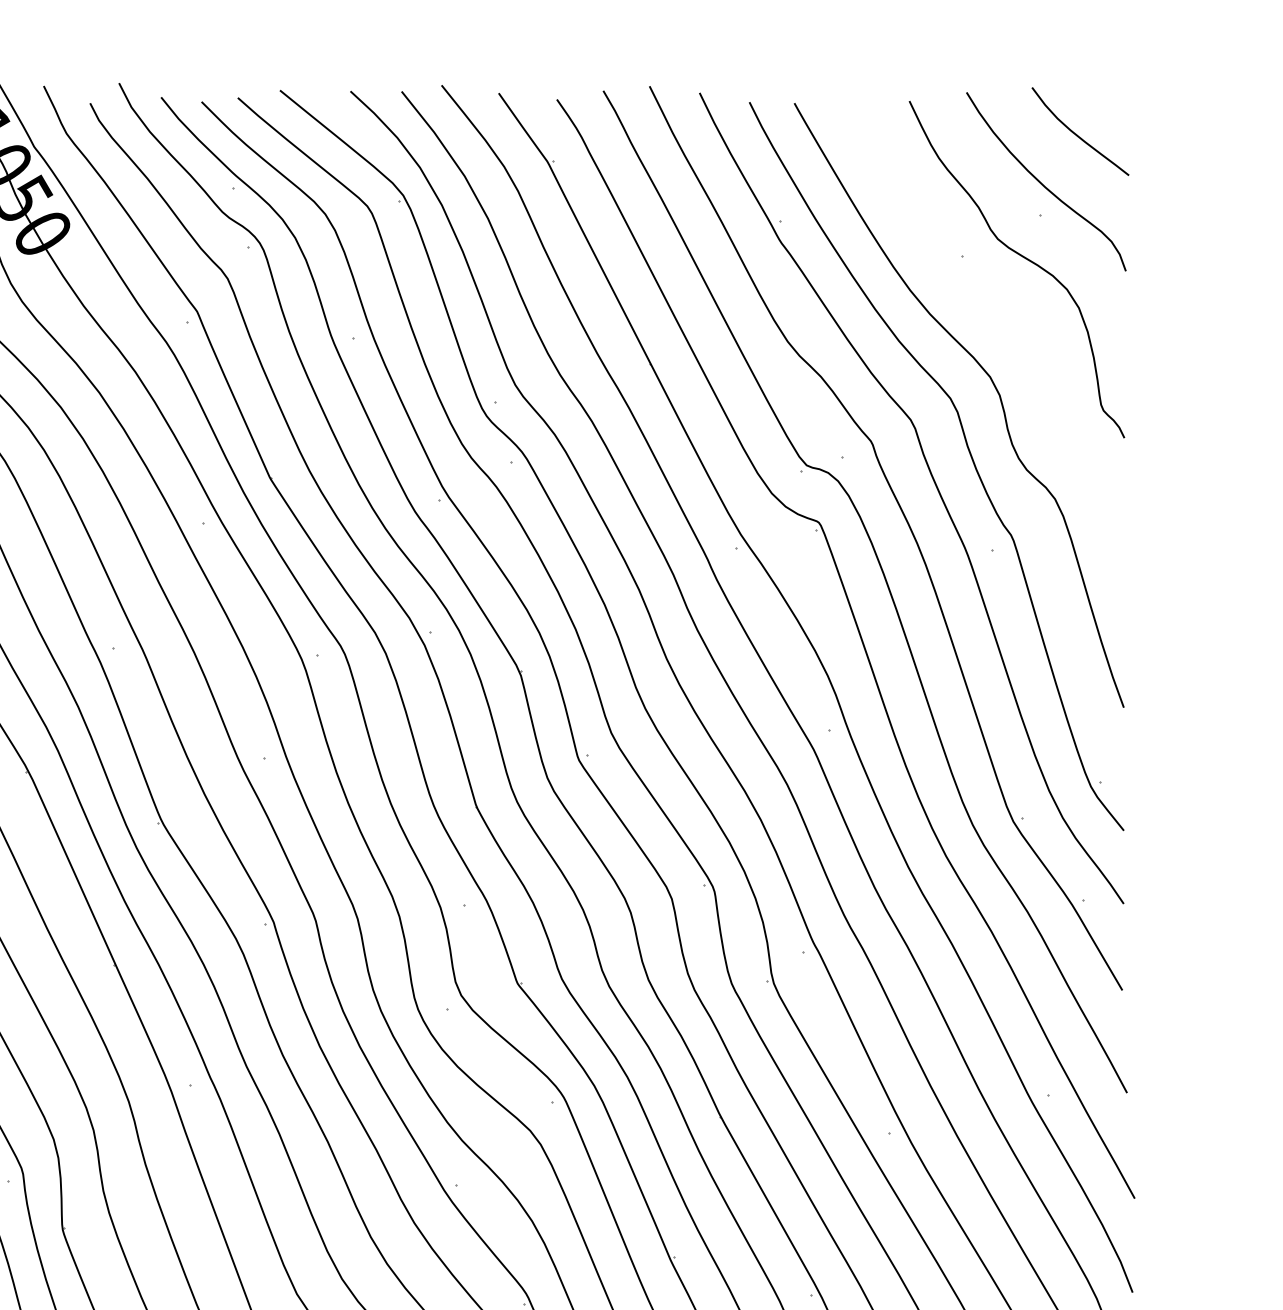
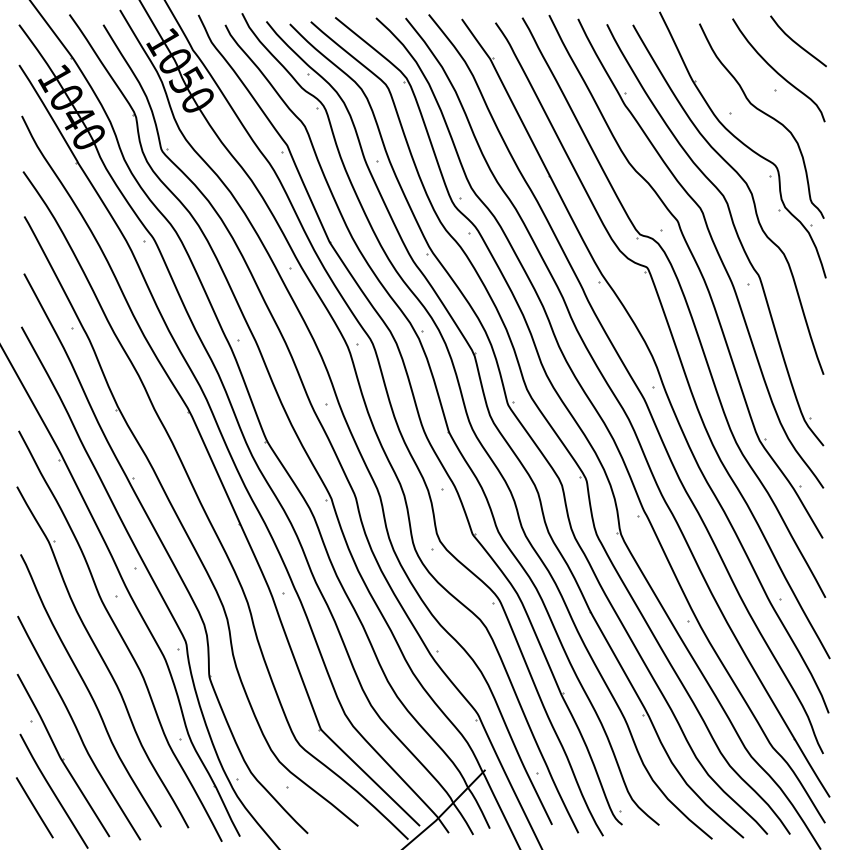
part: (983, 309) -> (742, 144), added

